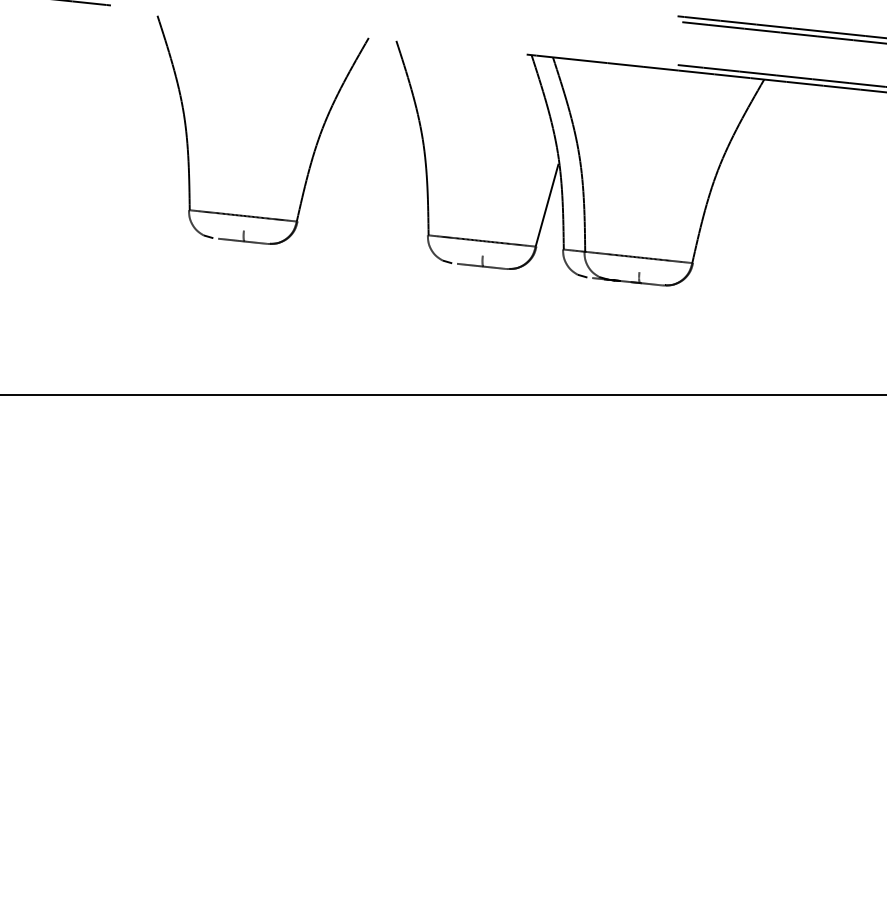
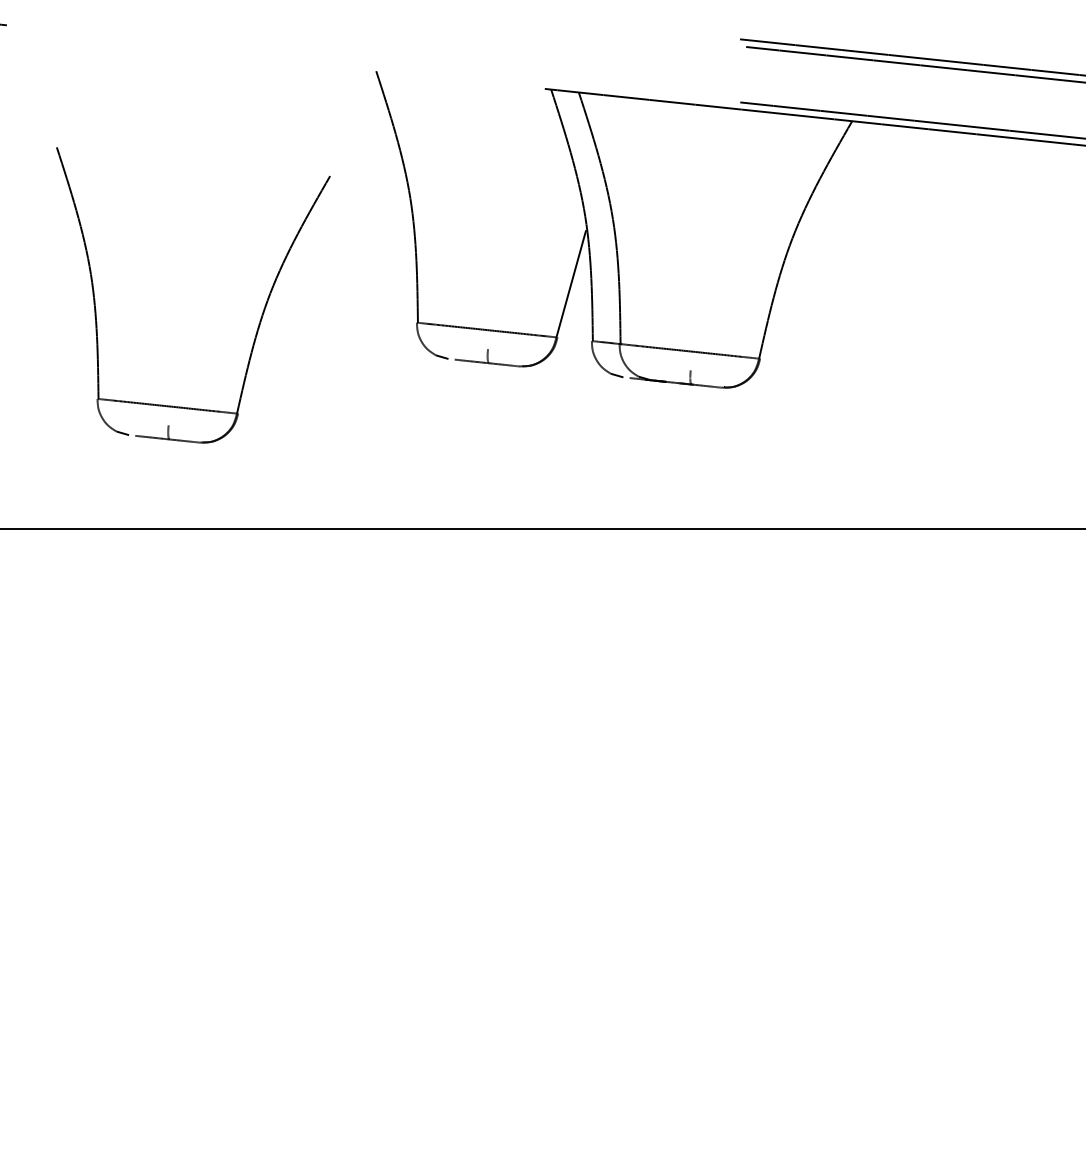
part: (315, 144) -> (261, 313), moved

